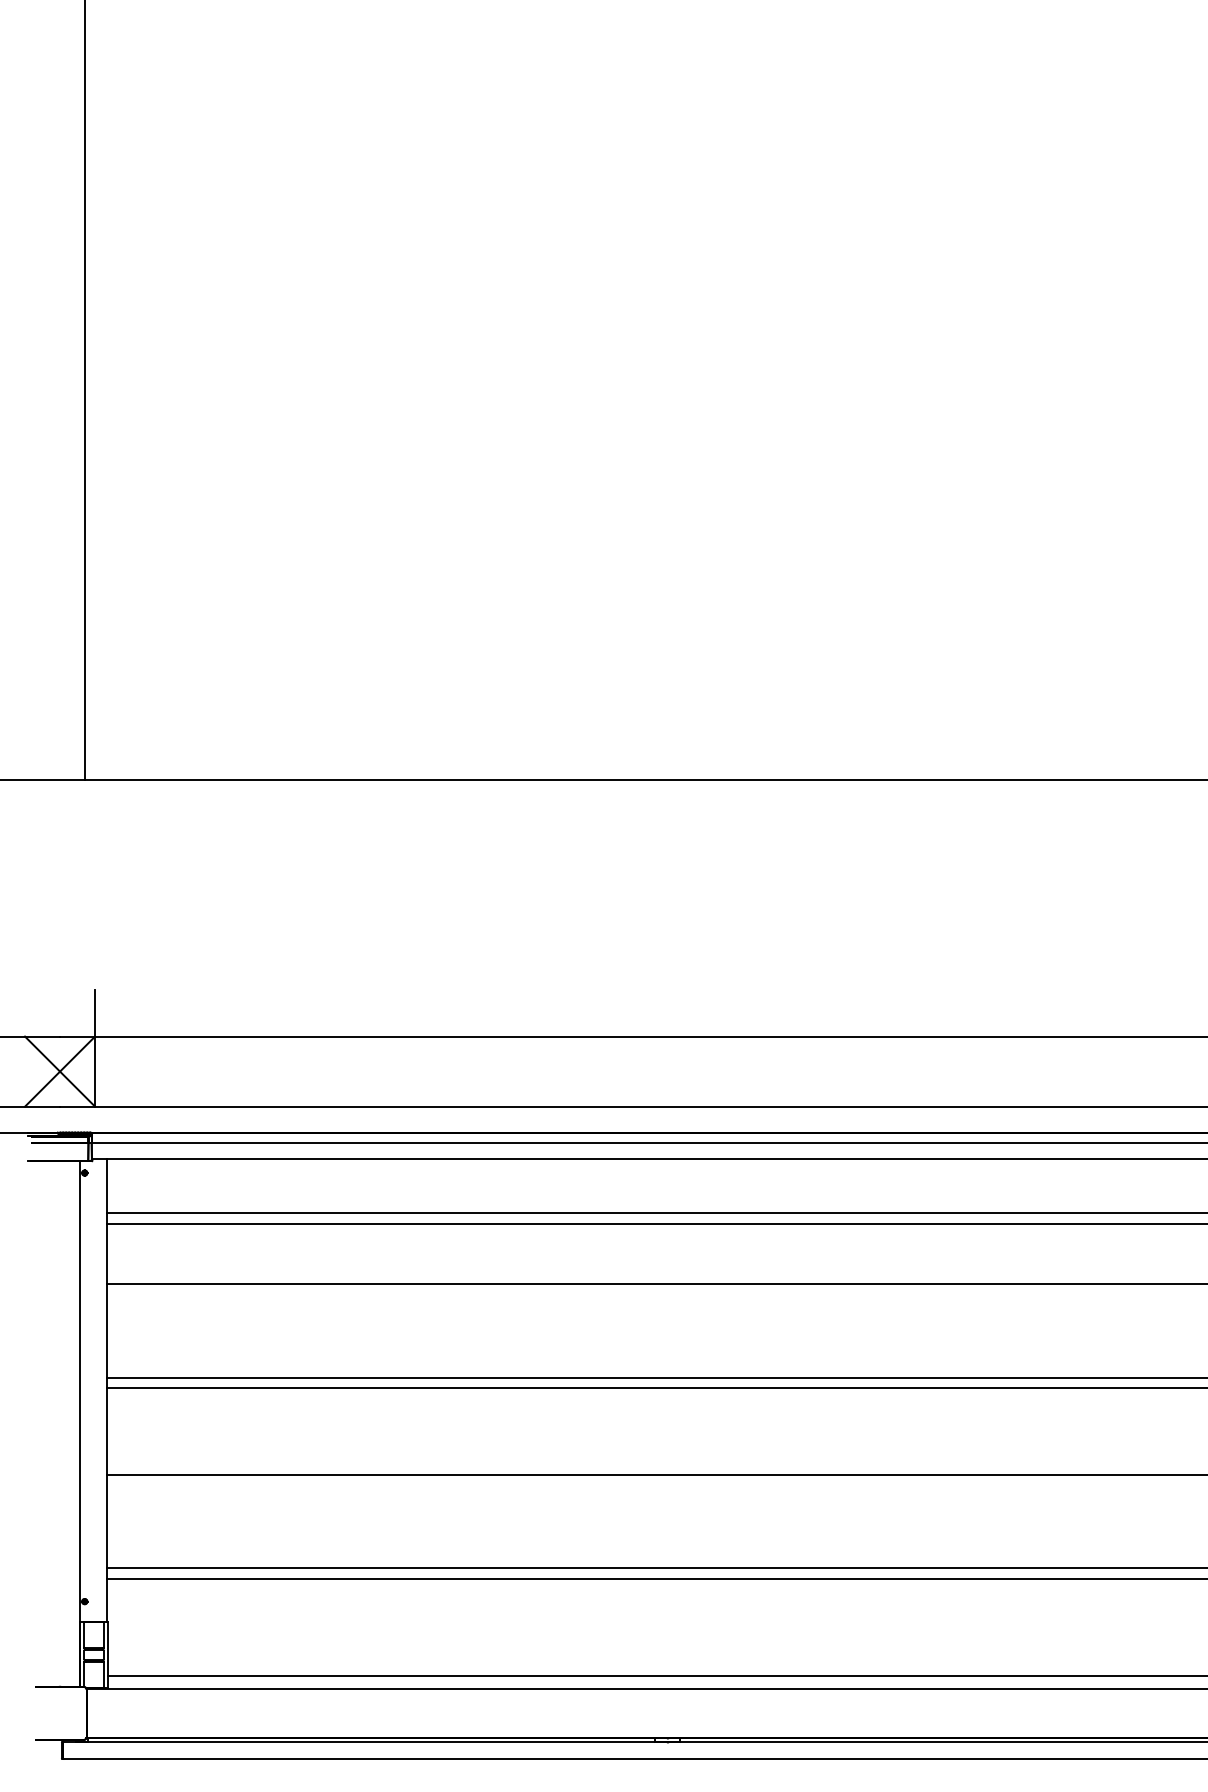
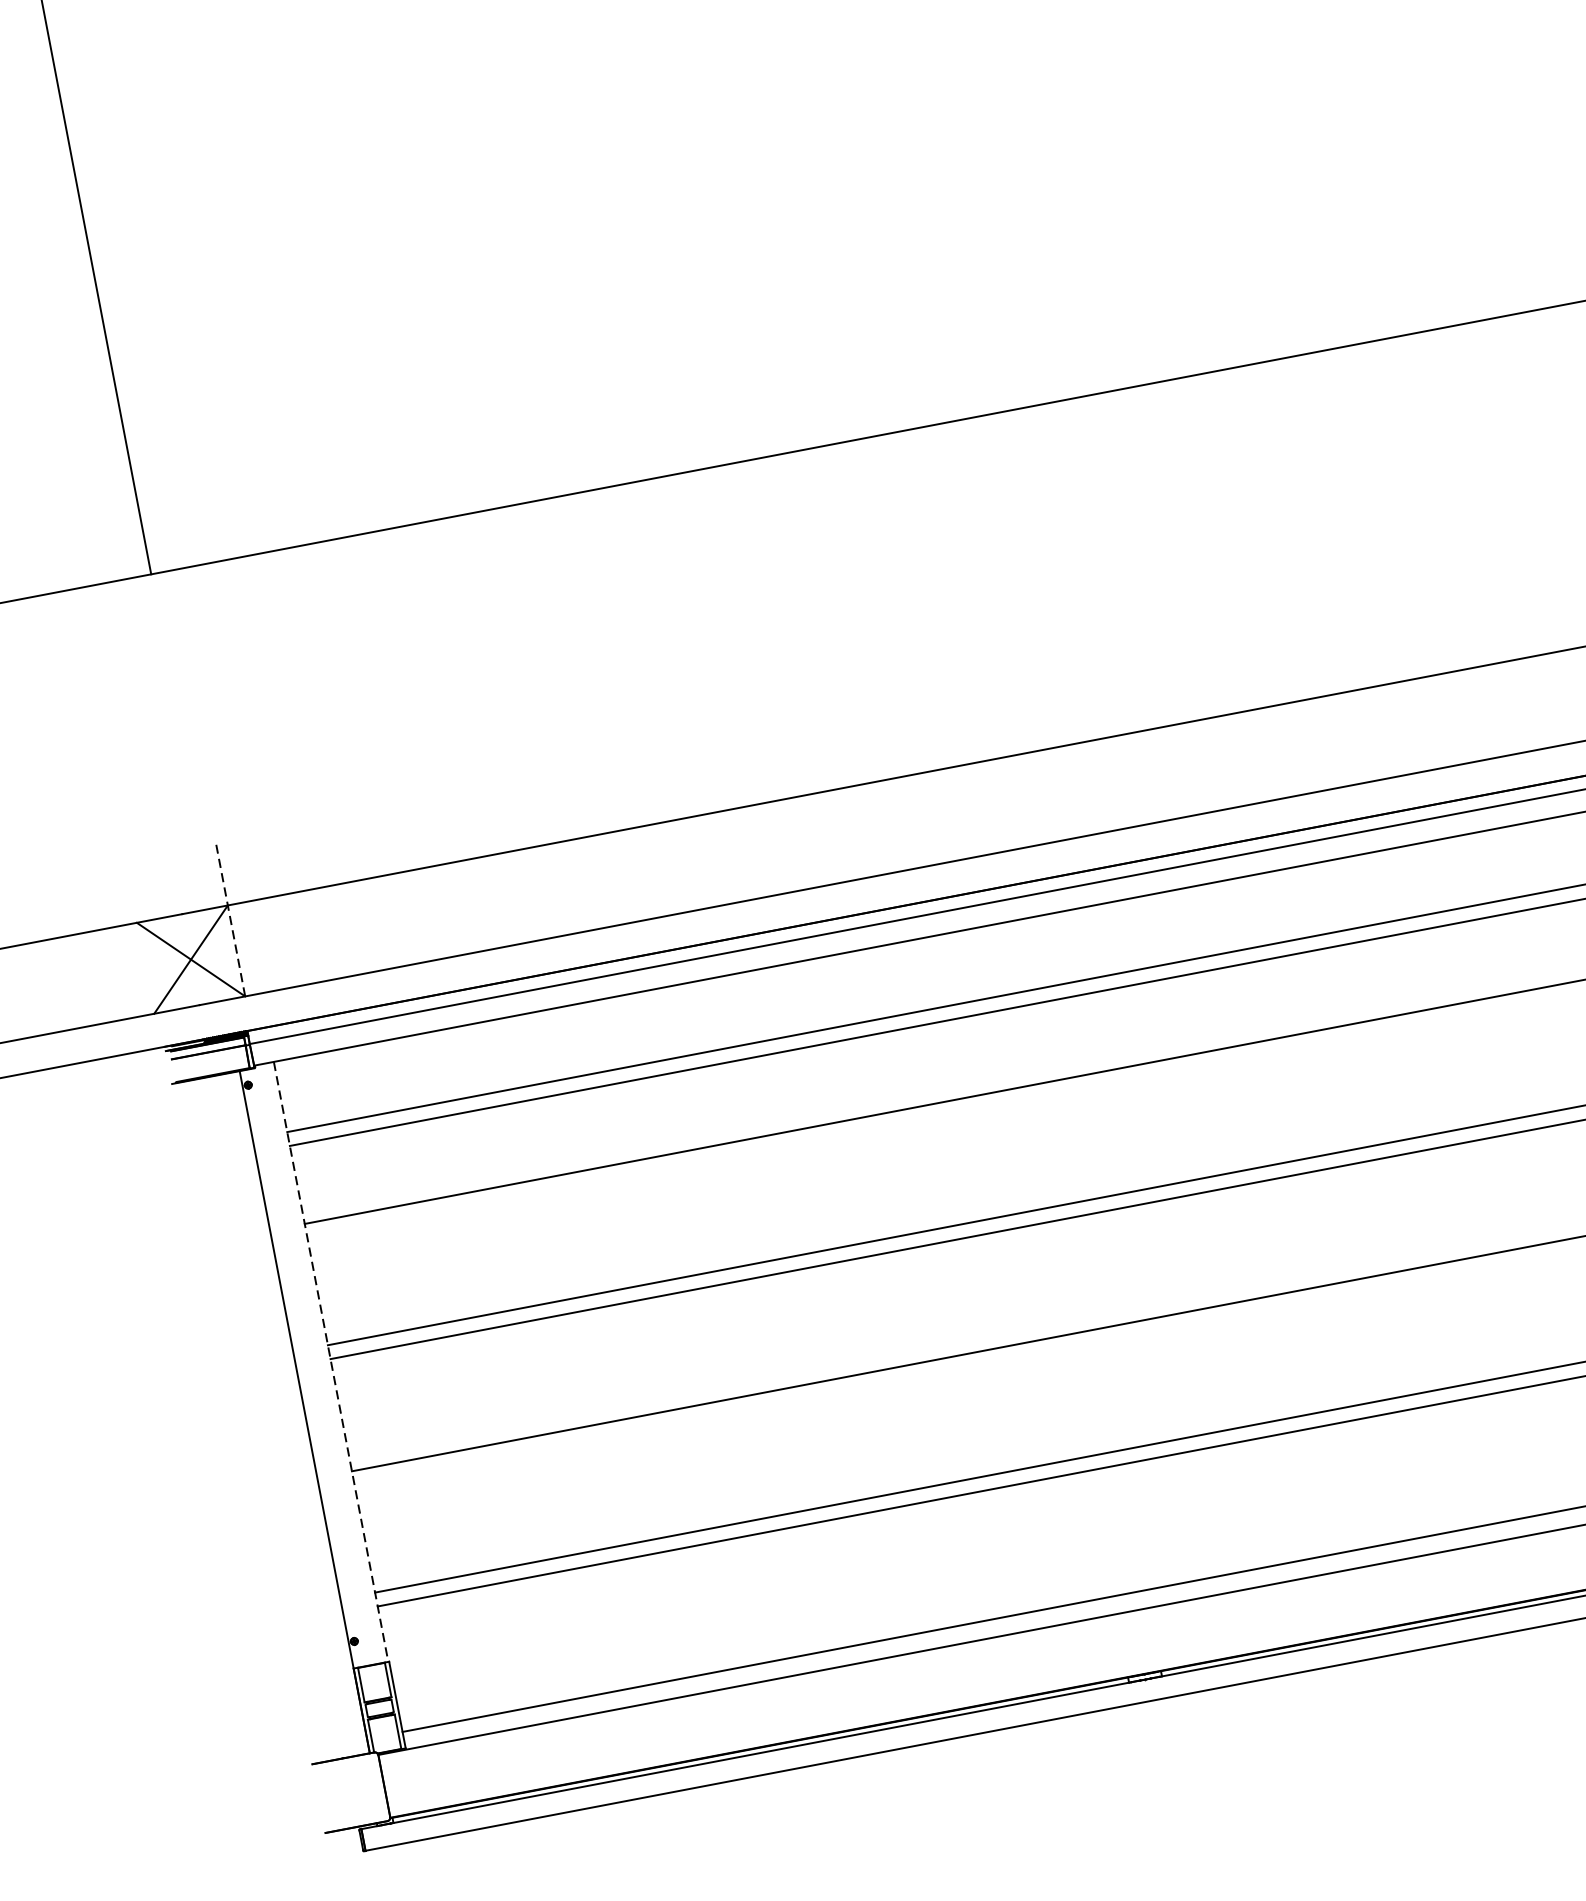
line: (95, 1047) -> (231, 919), solid -> dashed
line: (107, 1391) -> (331, 1363), solid -> dashed

